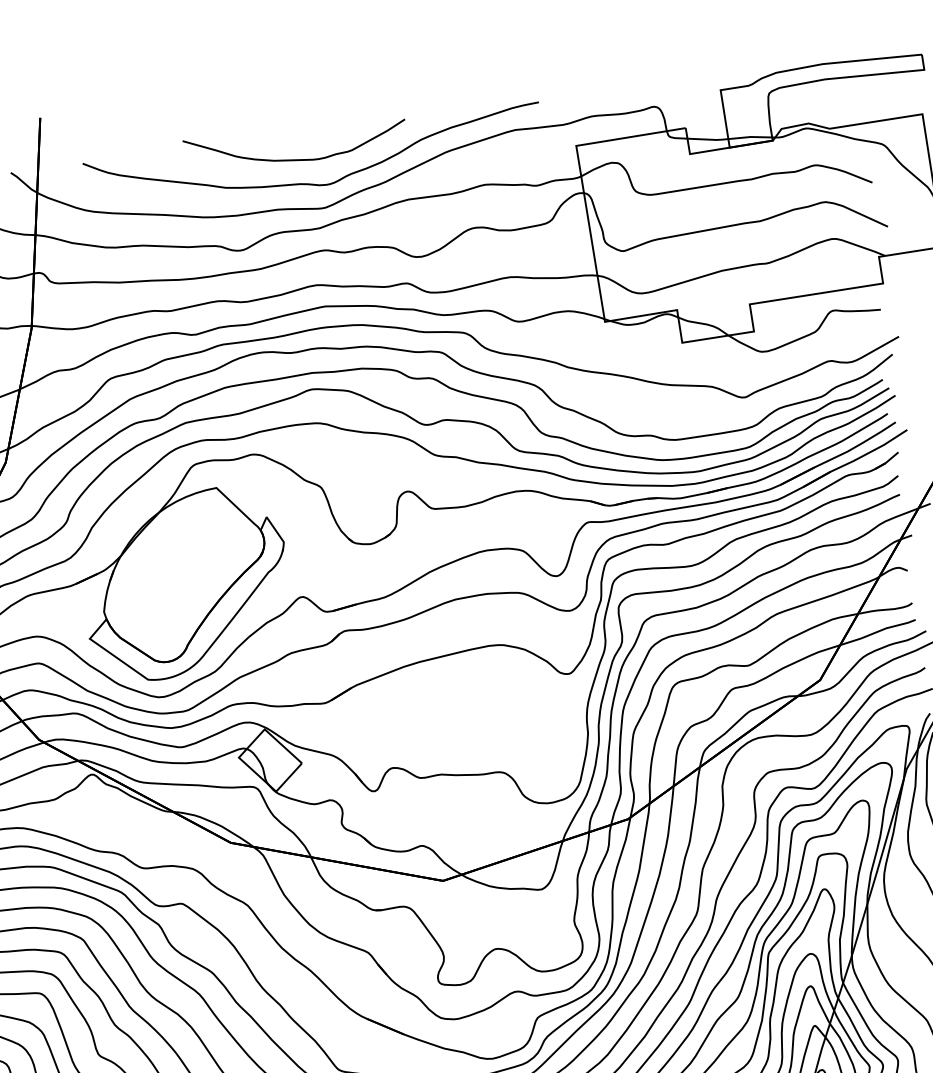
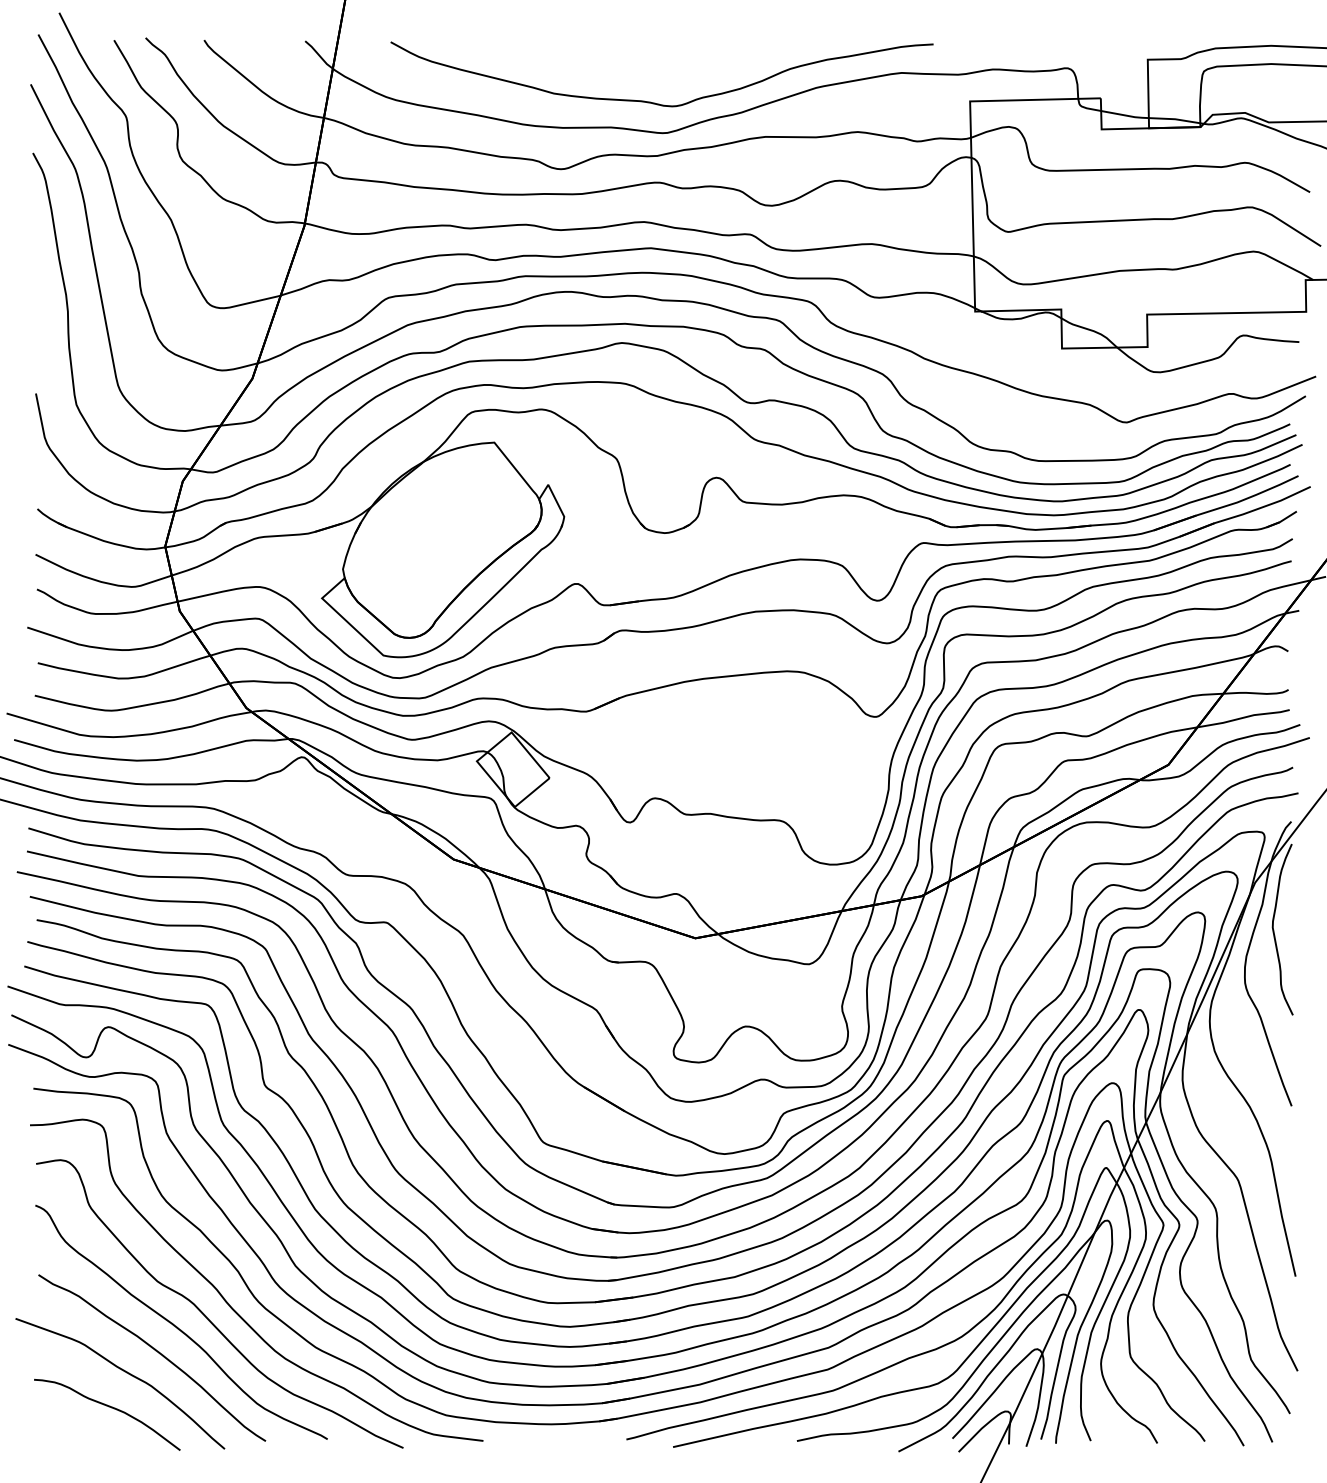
curve: (296, 159) -> (641, 71), removed

